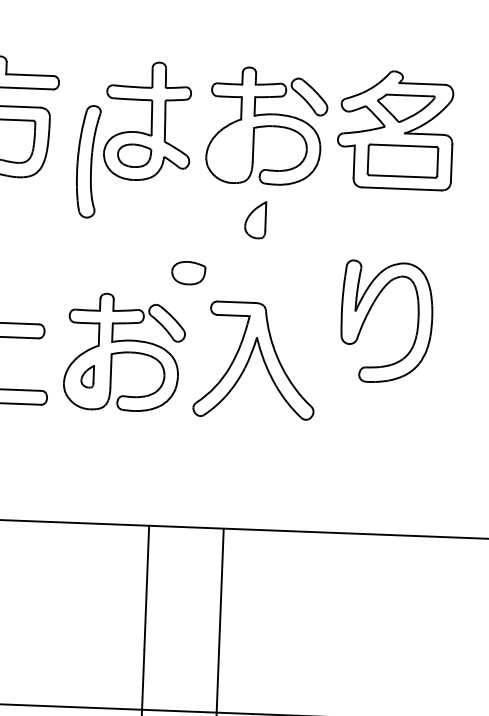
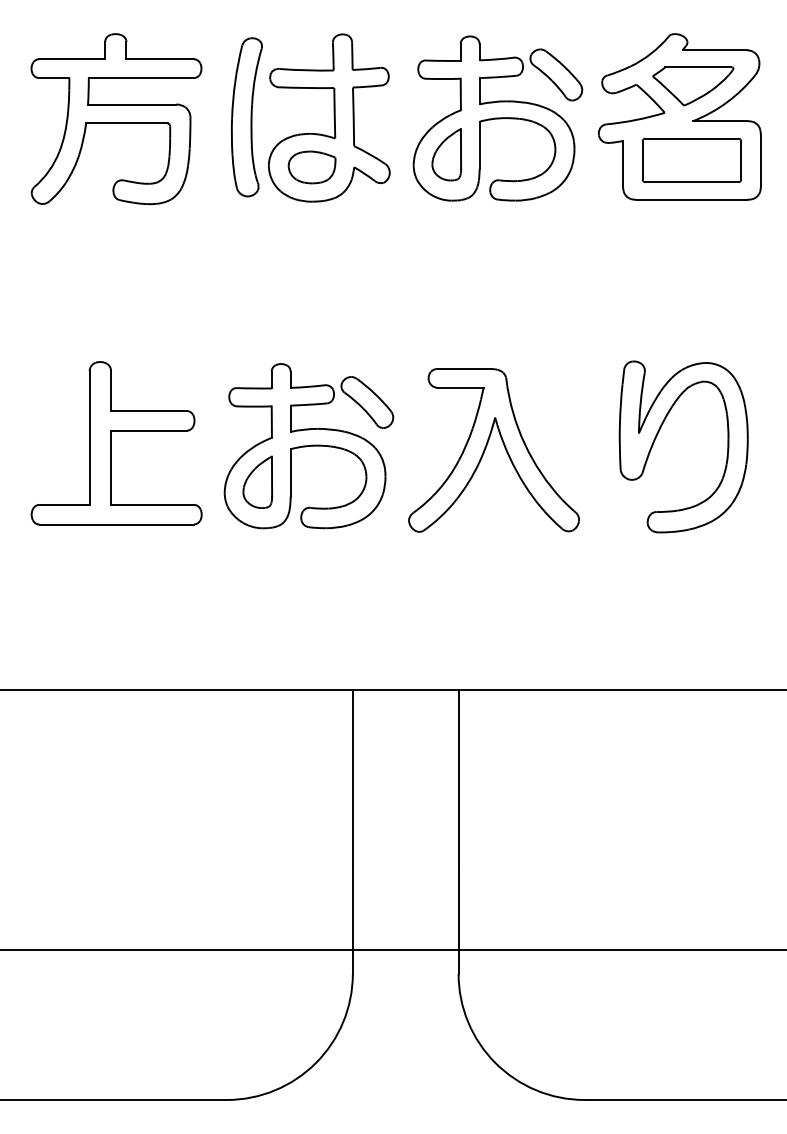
part: (87, 161) -> (246, 117), moved
part: (255, 219) -> (446, 154), moved
part: (188, 273) -> (394, 330), removed
part: (369, 312) -> (658, 434), moved
part: (87, 376) -> (257, 481), size x1.67

